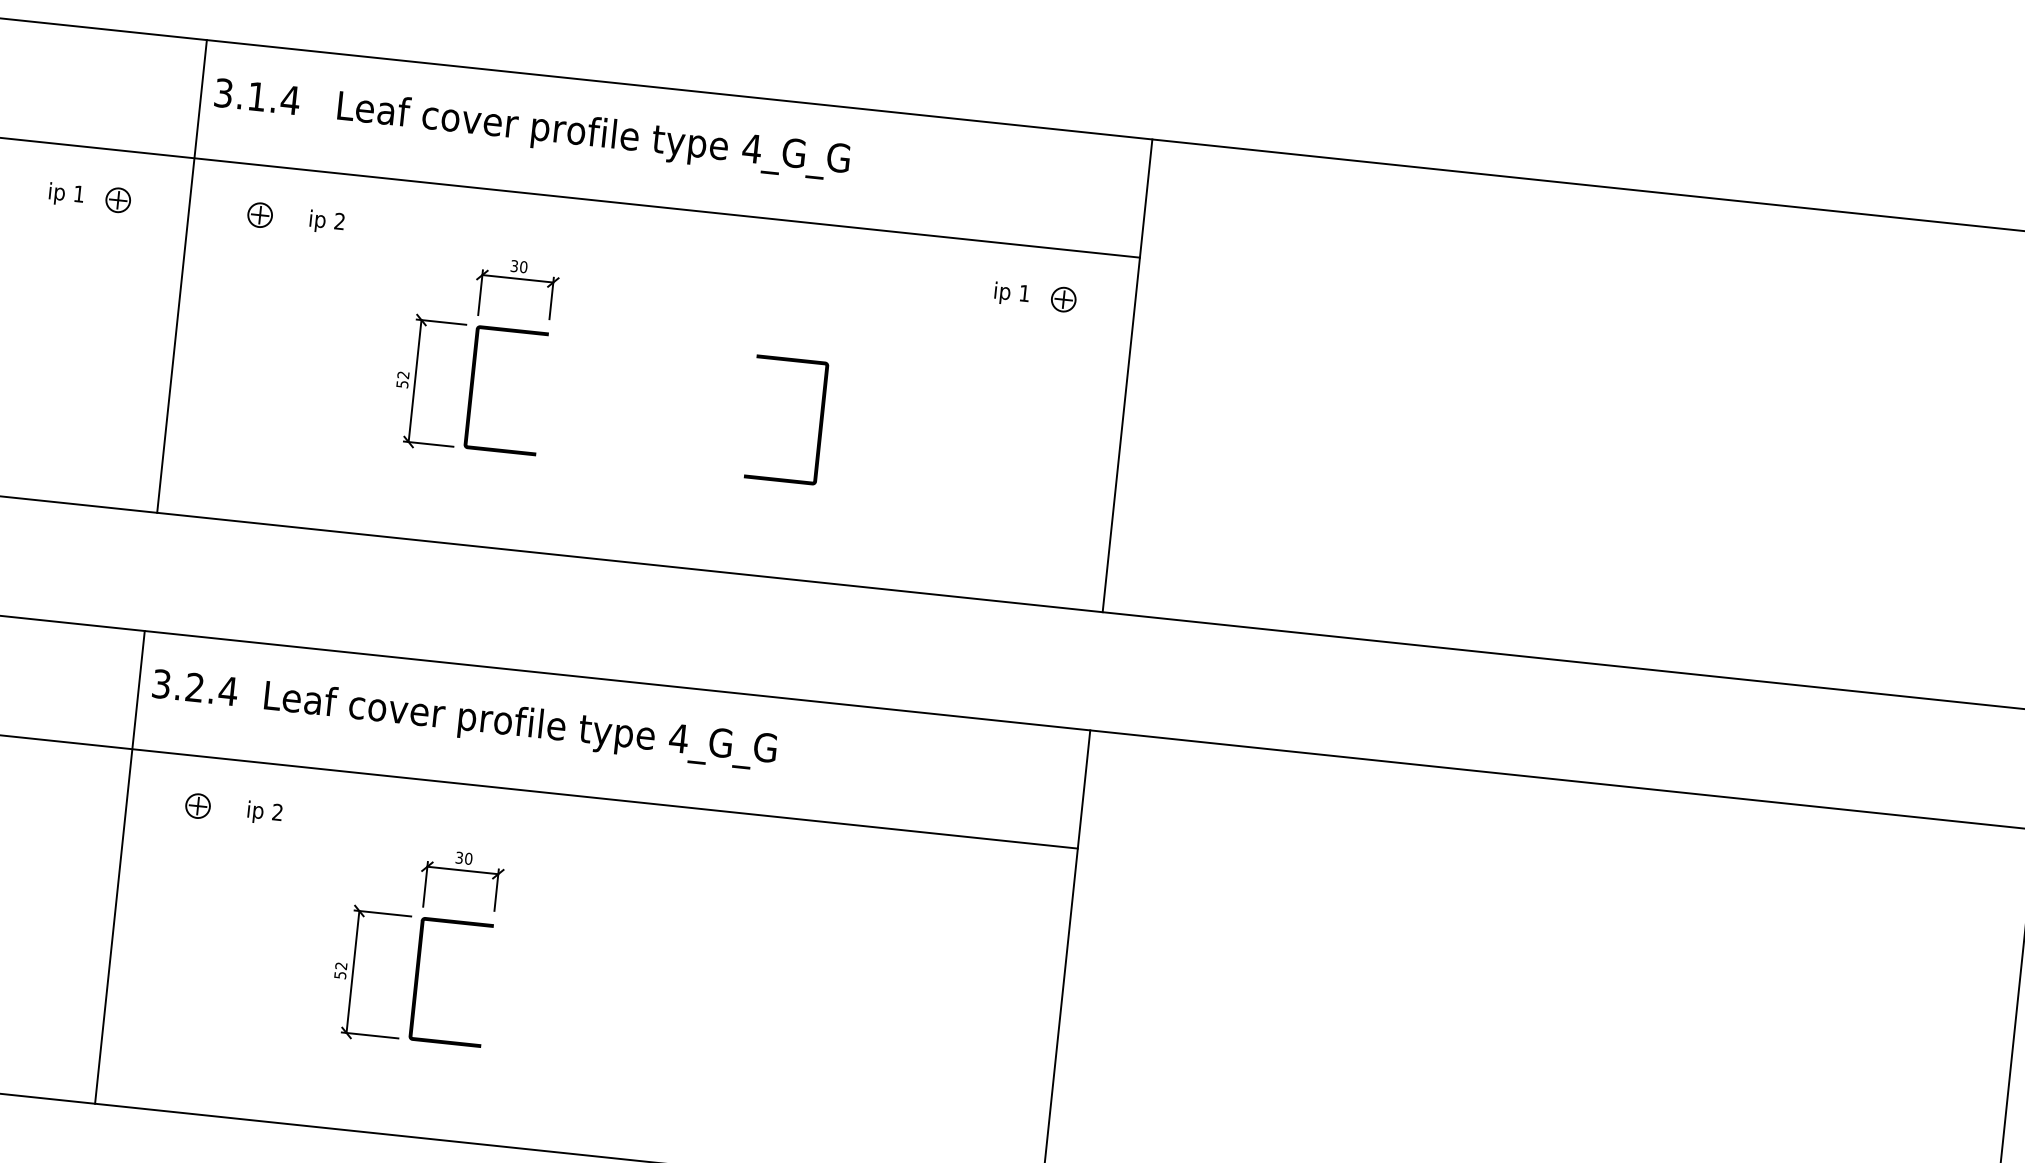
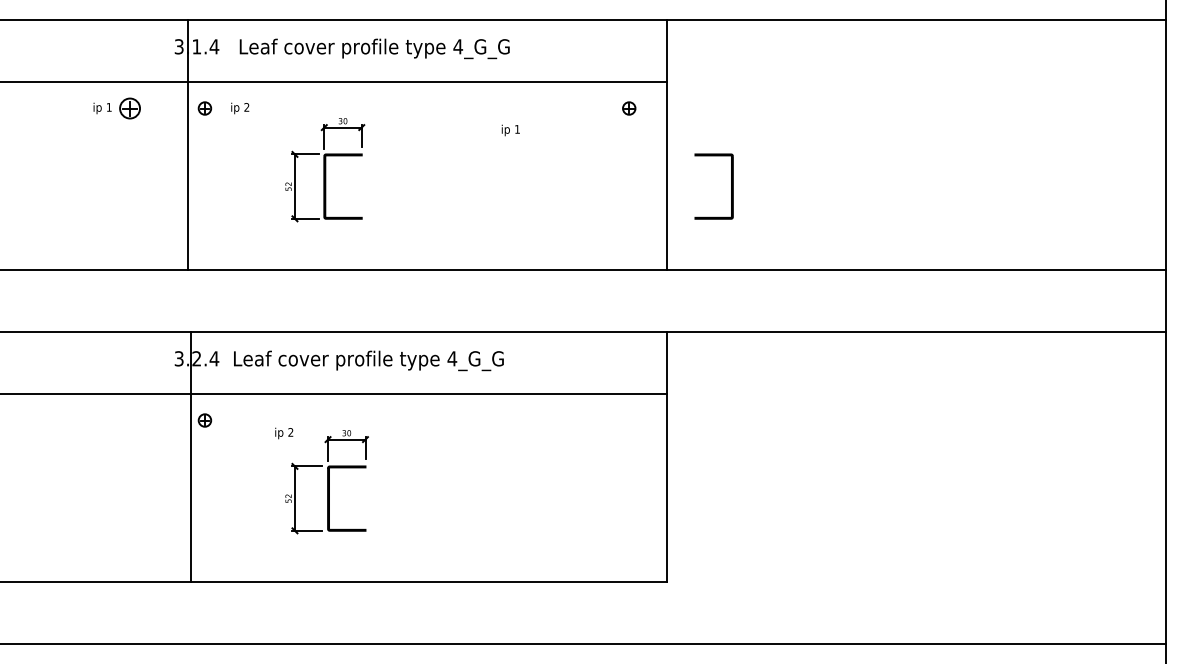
part: (117, 200) -> (129, 108), size x1.6
line: (182, 275) -> (187, 144), moved
text: (1011, 294) -> (510, 130), moved
part: (819, 423) -> (731, 186), moved
text: (265, 813) -> (284, 433), moved
line: (119, 866) -> (190, 456), moved

